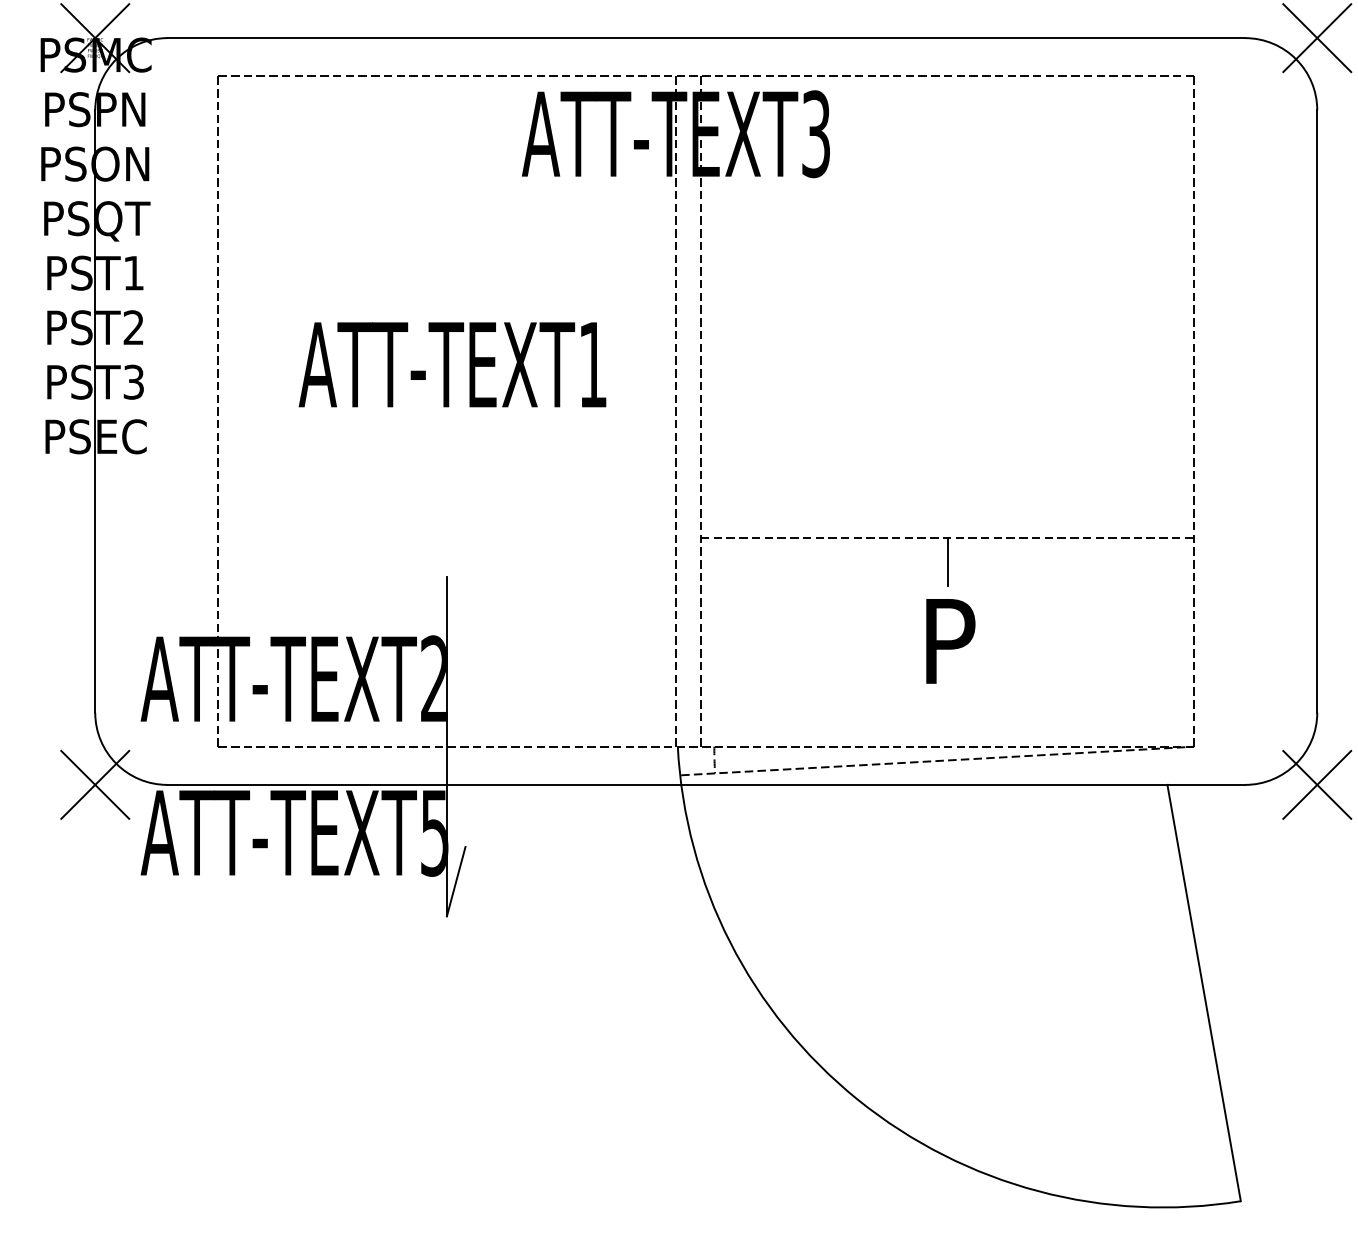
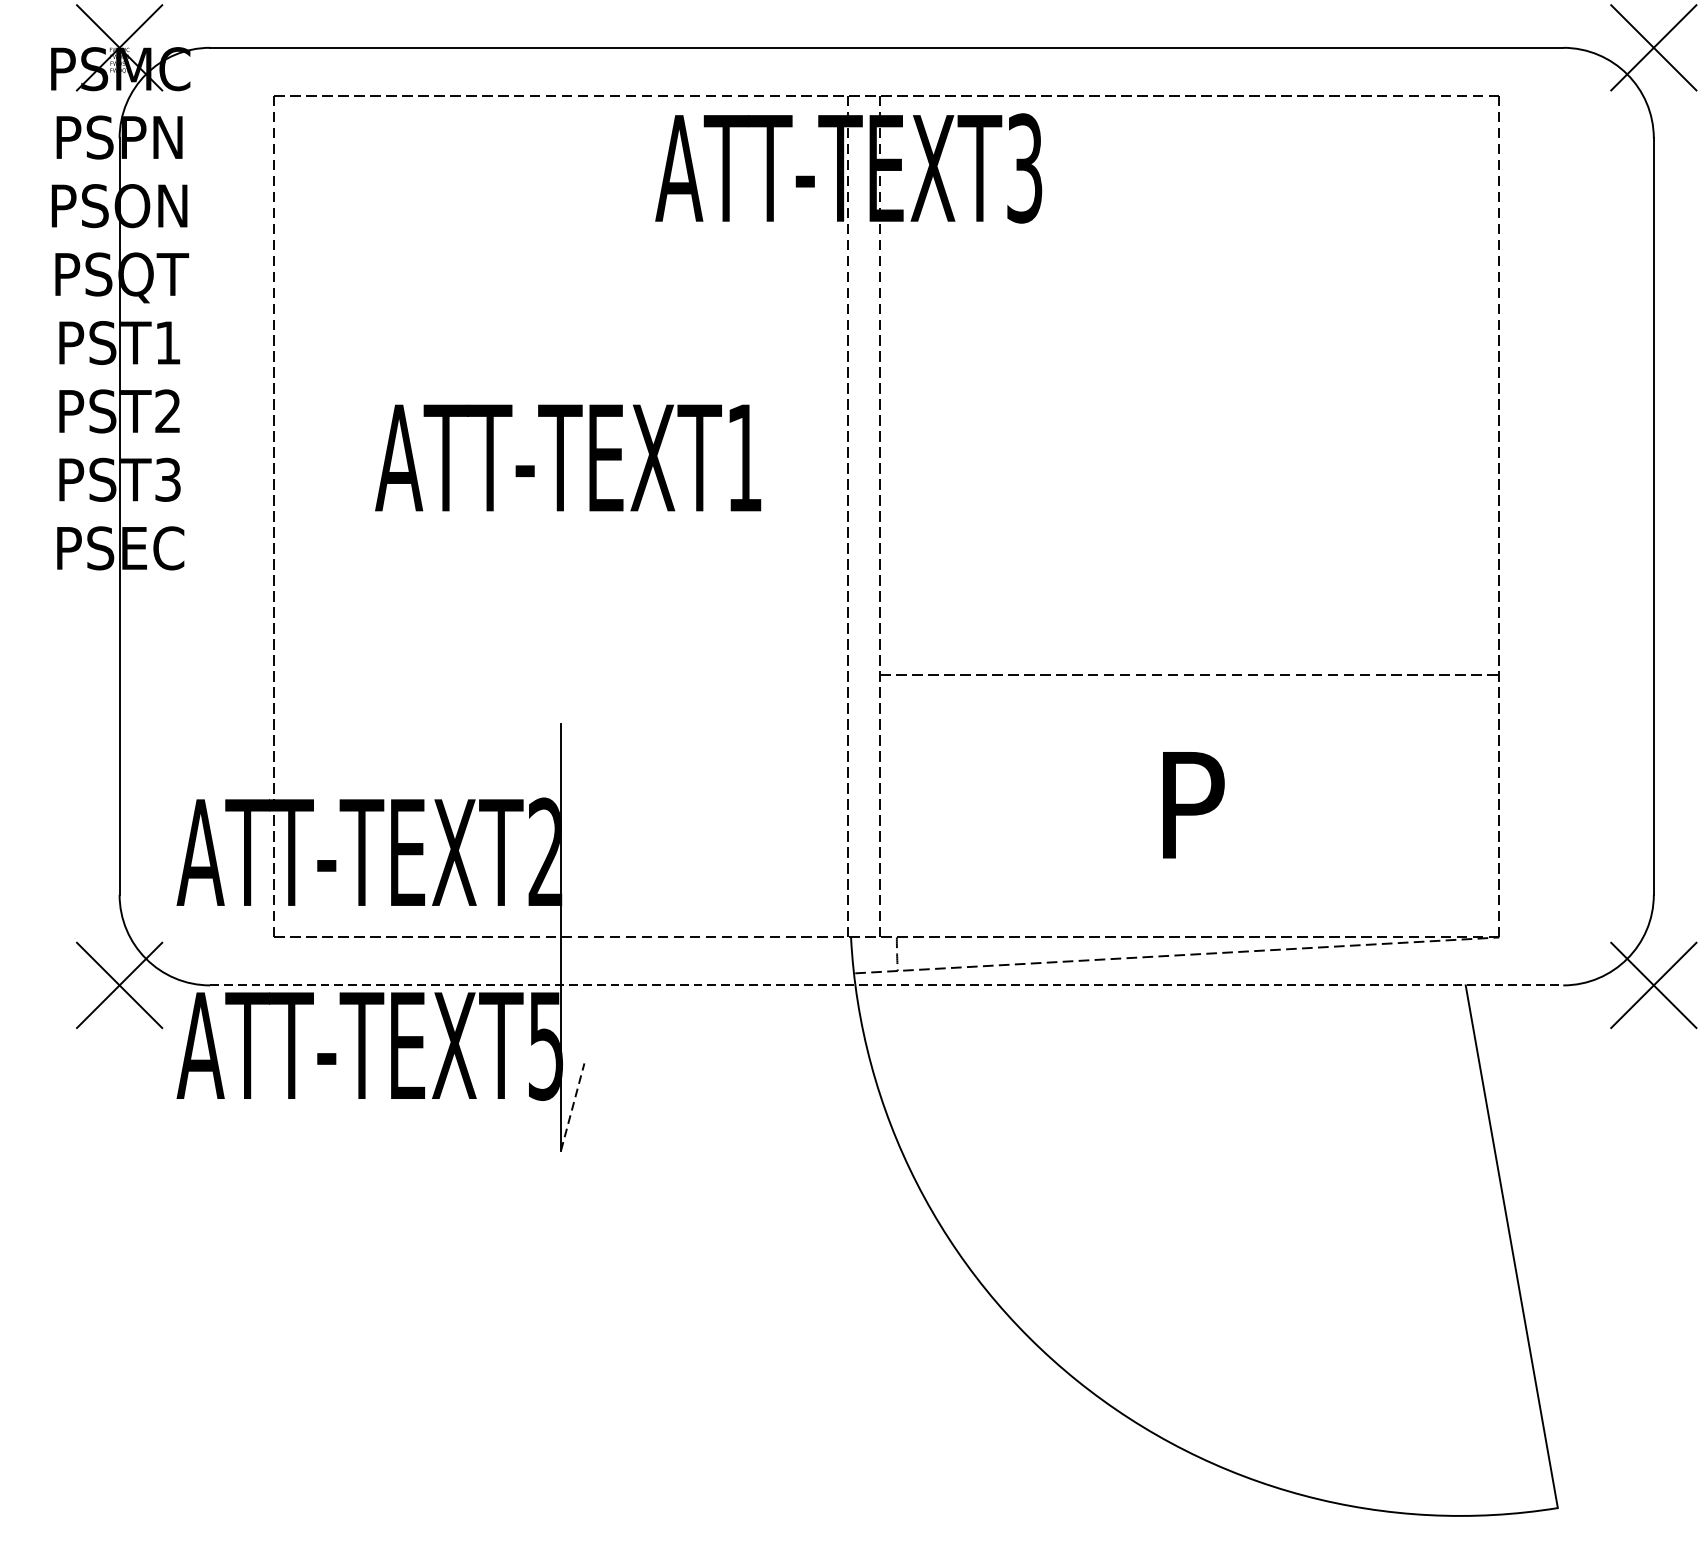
line: (947, 561) -> (1189, 704), removed
line: (706, 784) -> (887, 984), solid -> dashed
line: (456, 881) -> (573, 1106), solid -> dashed

